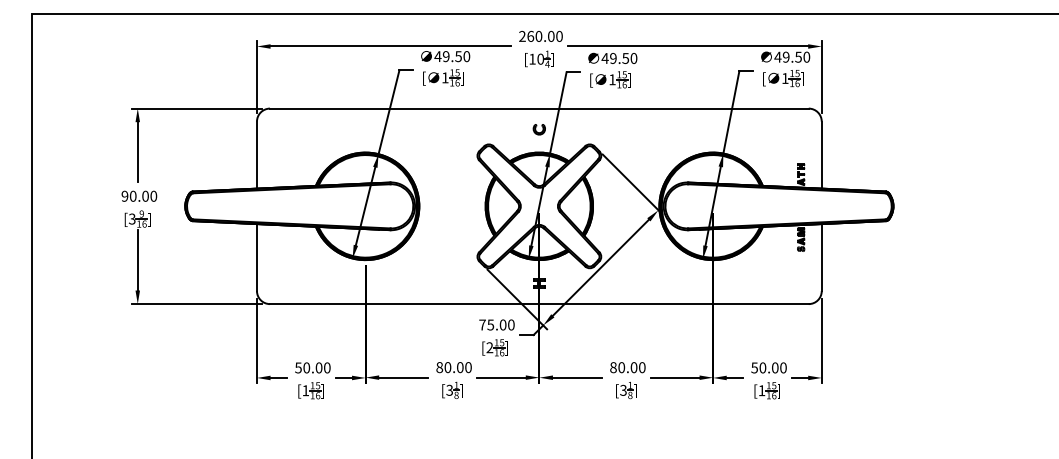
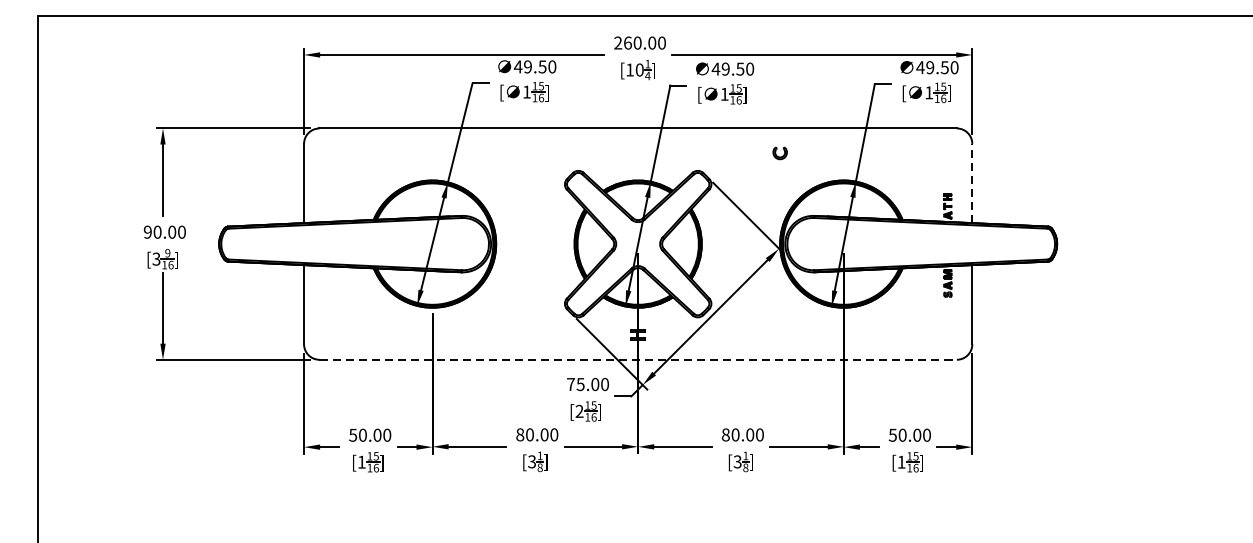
part: (538, 129) -> (779, 153), moved
line: (821, 154) -> (971, 182), solid -> dashed
line: (539, 304) -> (638, 360), solid -> dashed

